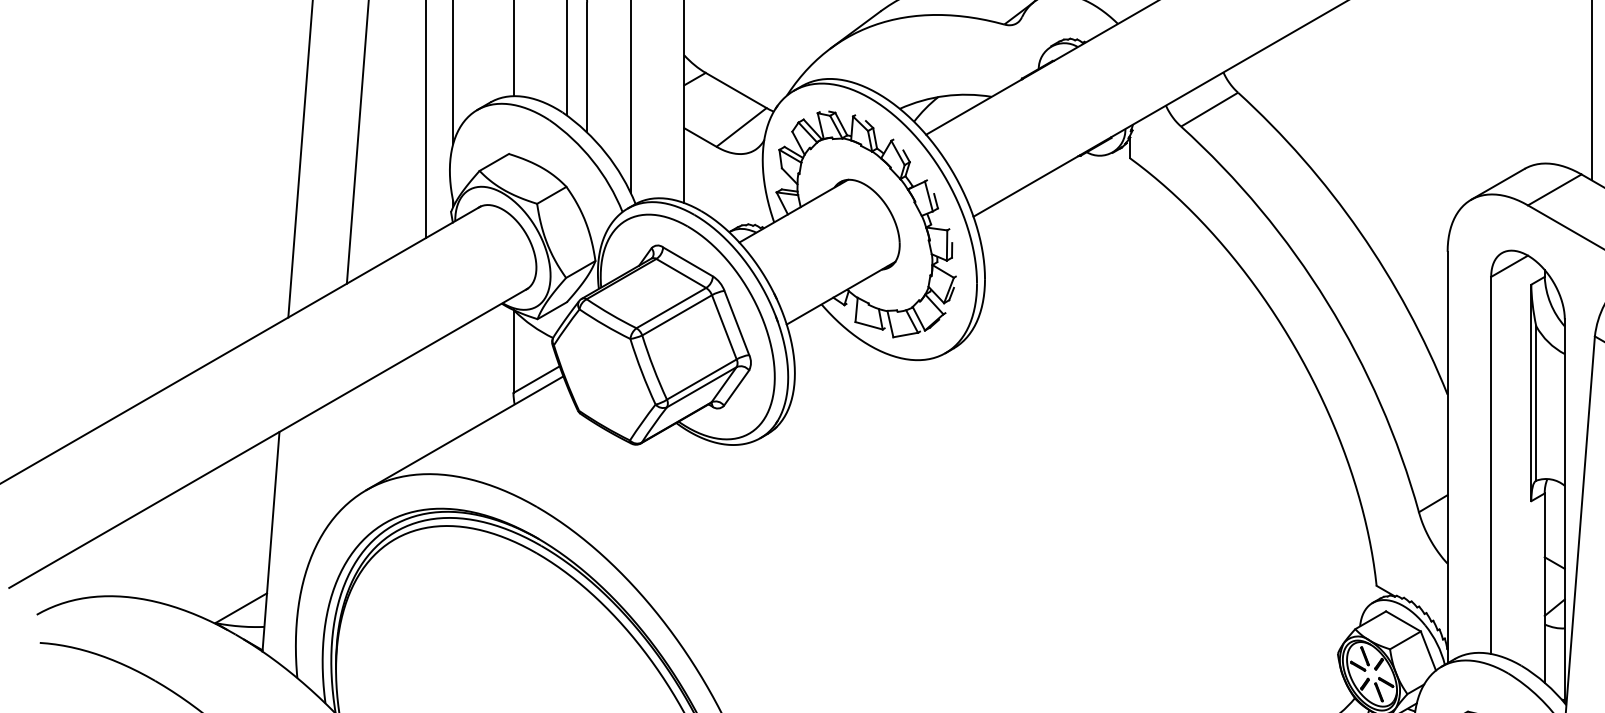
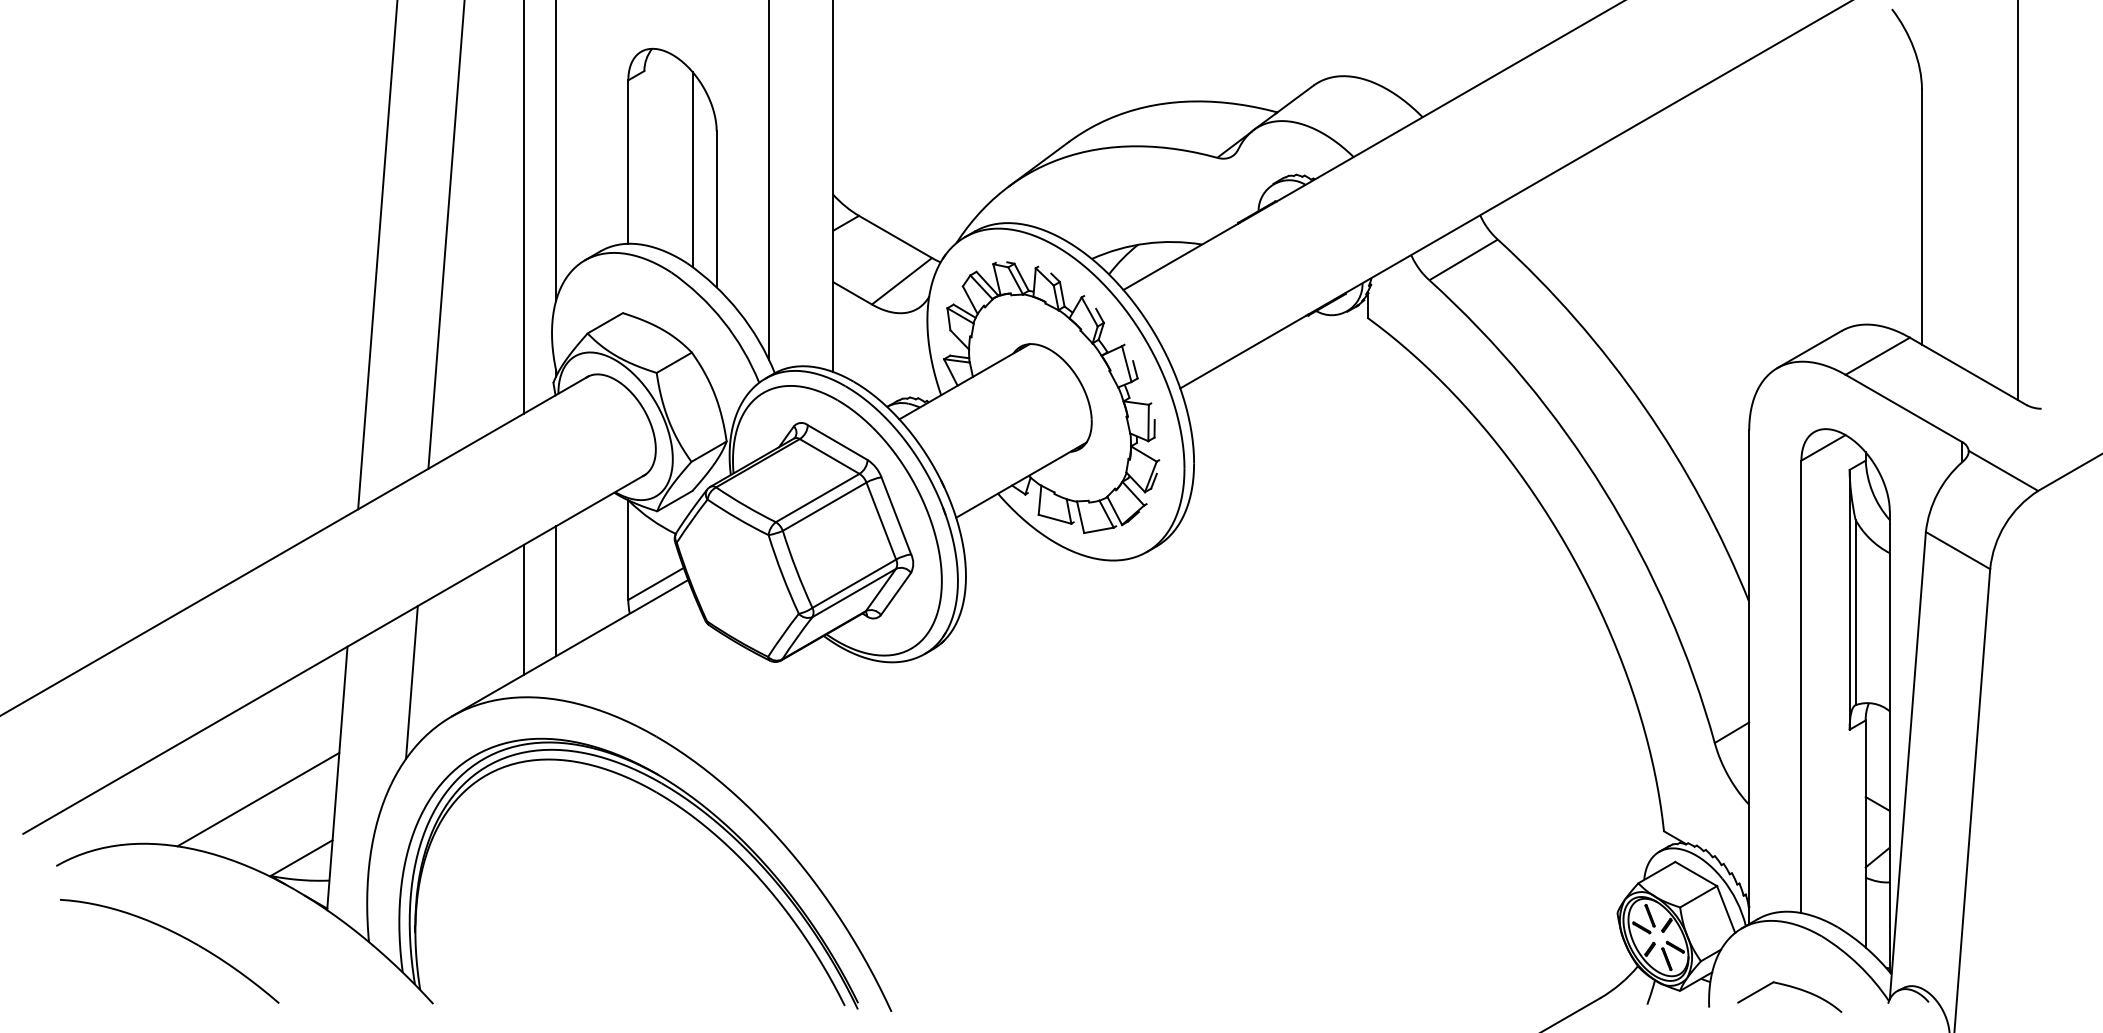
line: (453, 385) -> (556, 591), added
line: (426, 400) -> (523, 609), added
line: (332, 461) -> (411, 682), added
line: (205, 559) -> (258, 799), added

